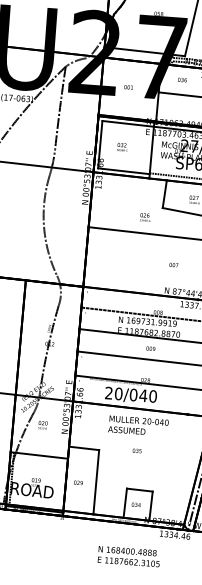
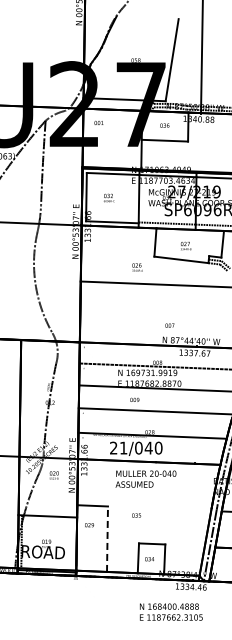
text: (128, 86) -> (98, 122), moved
text: (173, 264) -> (169, 325), moved
text: (150, 348) -> (134, 399), moved
text: (118, 393) -> (123, 447), 20/040 -> 21/040
text: (42, 425) -> (53, 475), moved
text: (137, 450) -> (136, 515), moved
line: (96, 482) -> (107, 539), solid -> dashed
text: (78, 483) -> (89, 525), moved
text: (129, 556) -> (171, 611), moved

